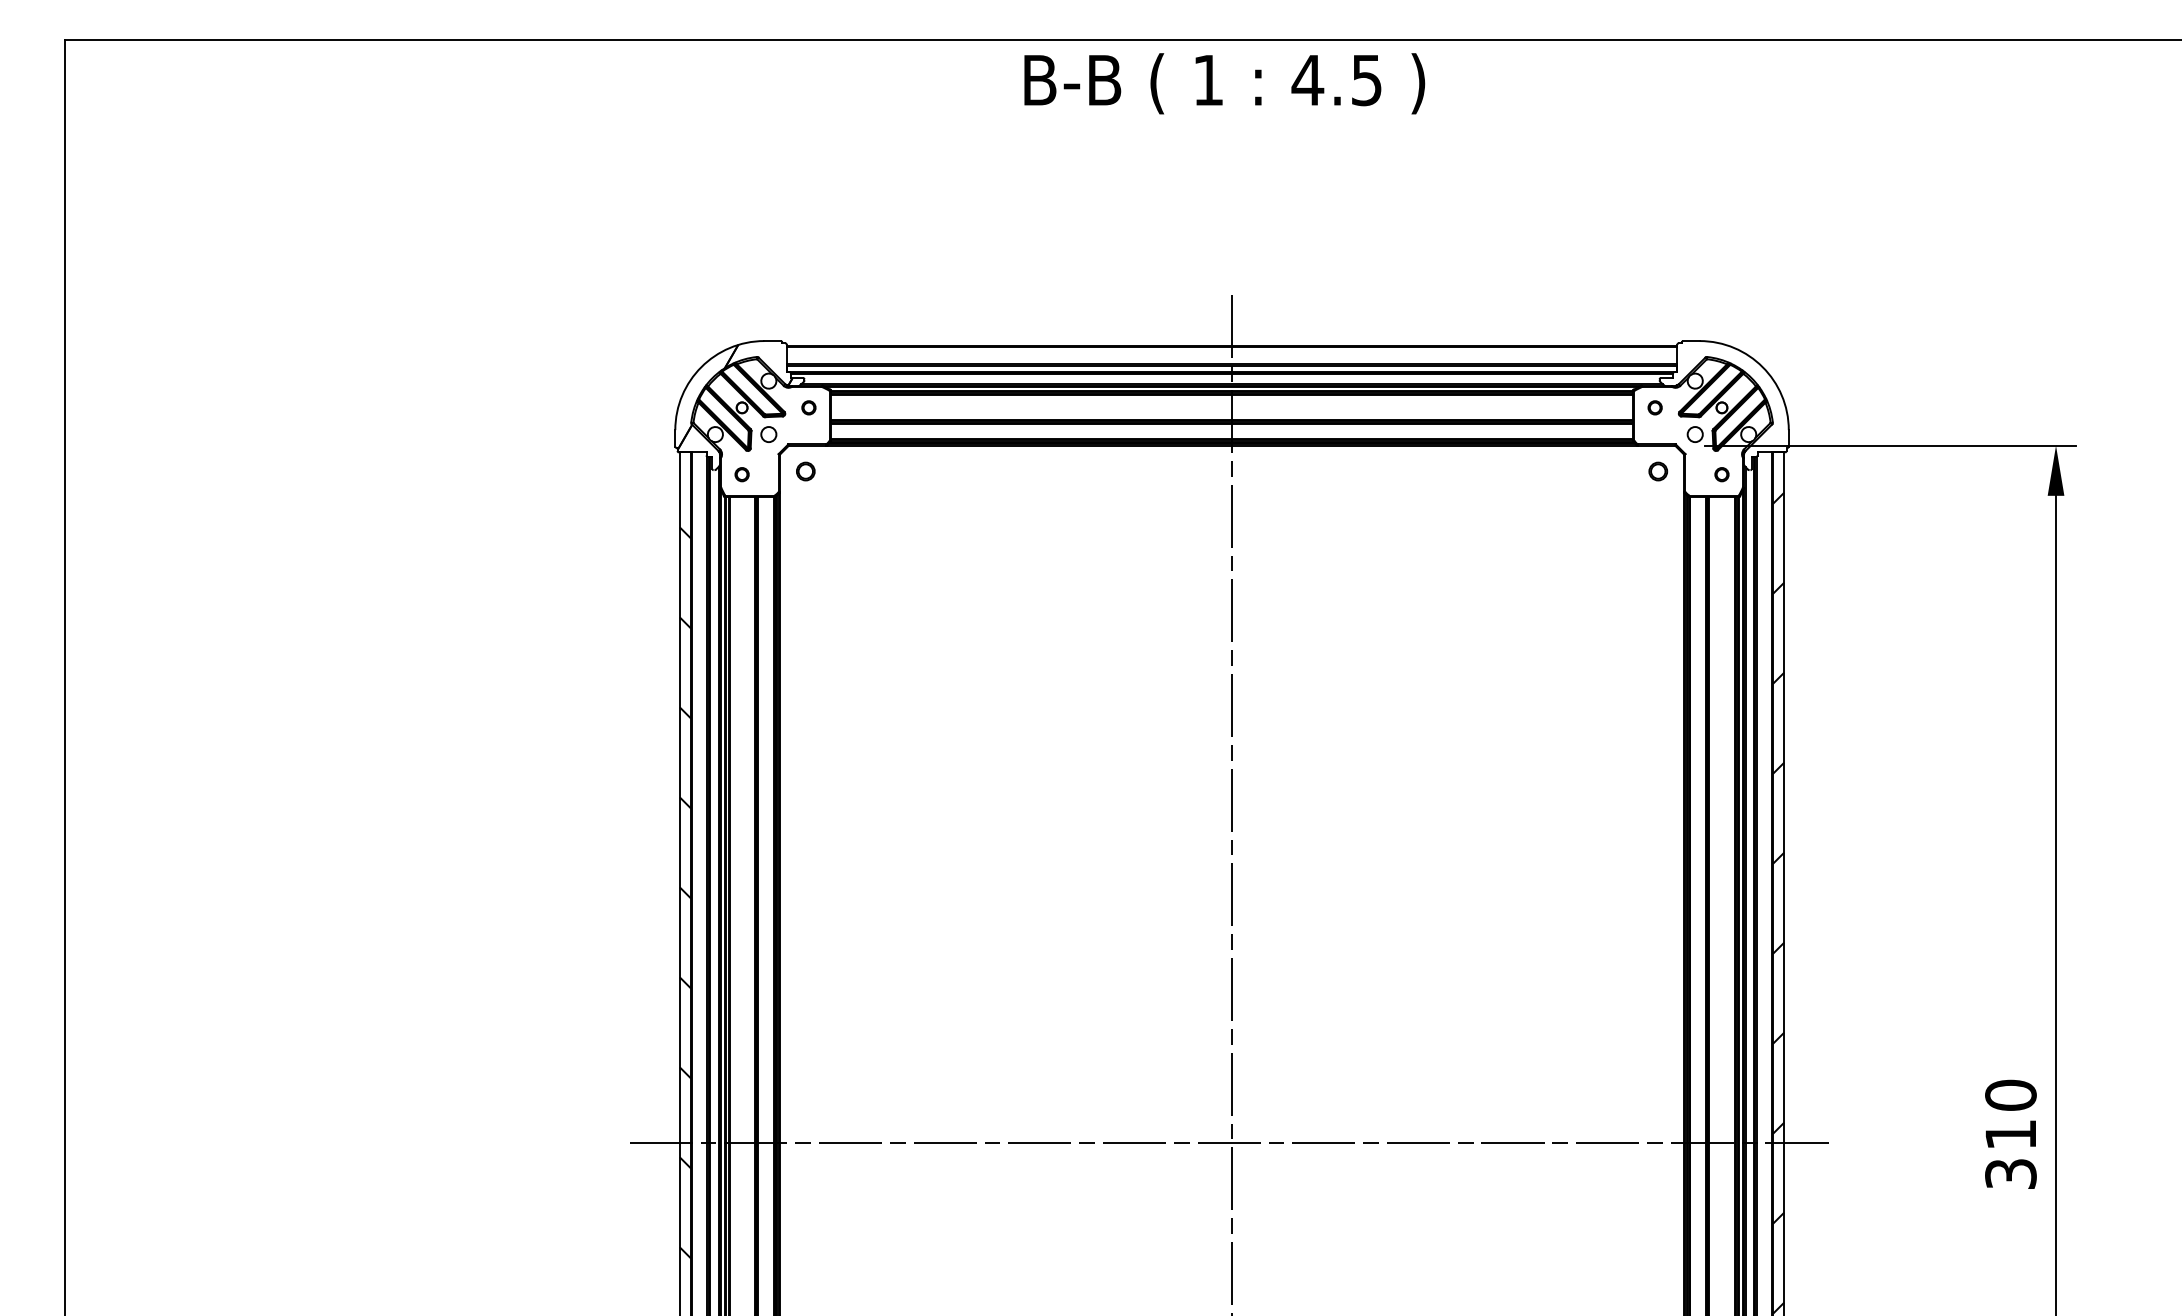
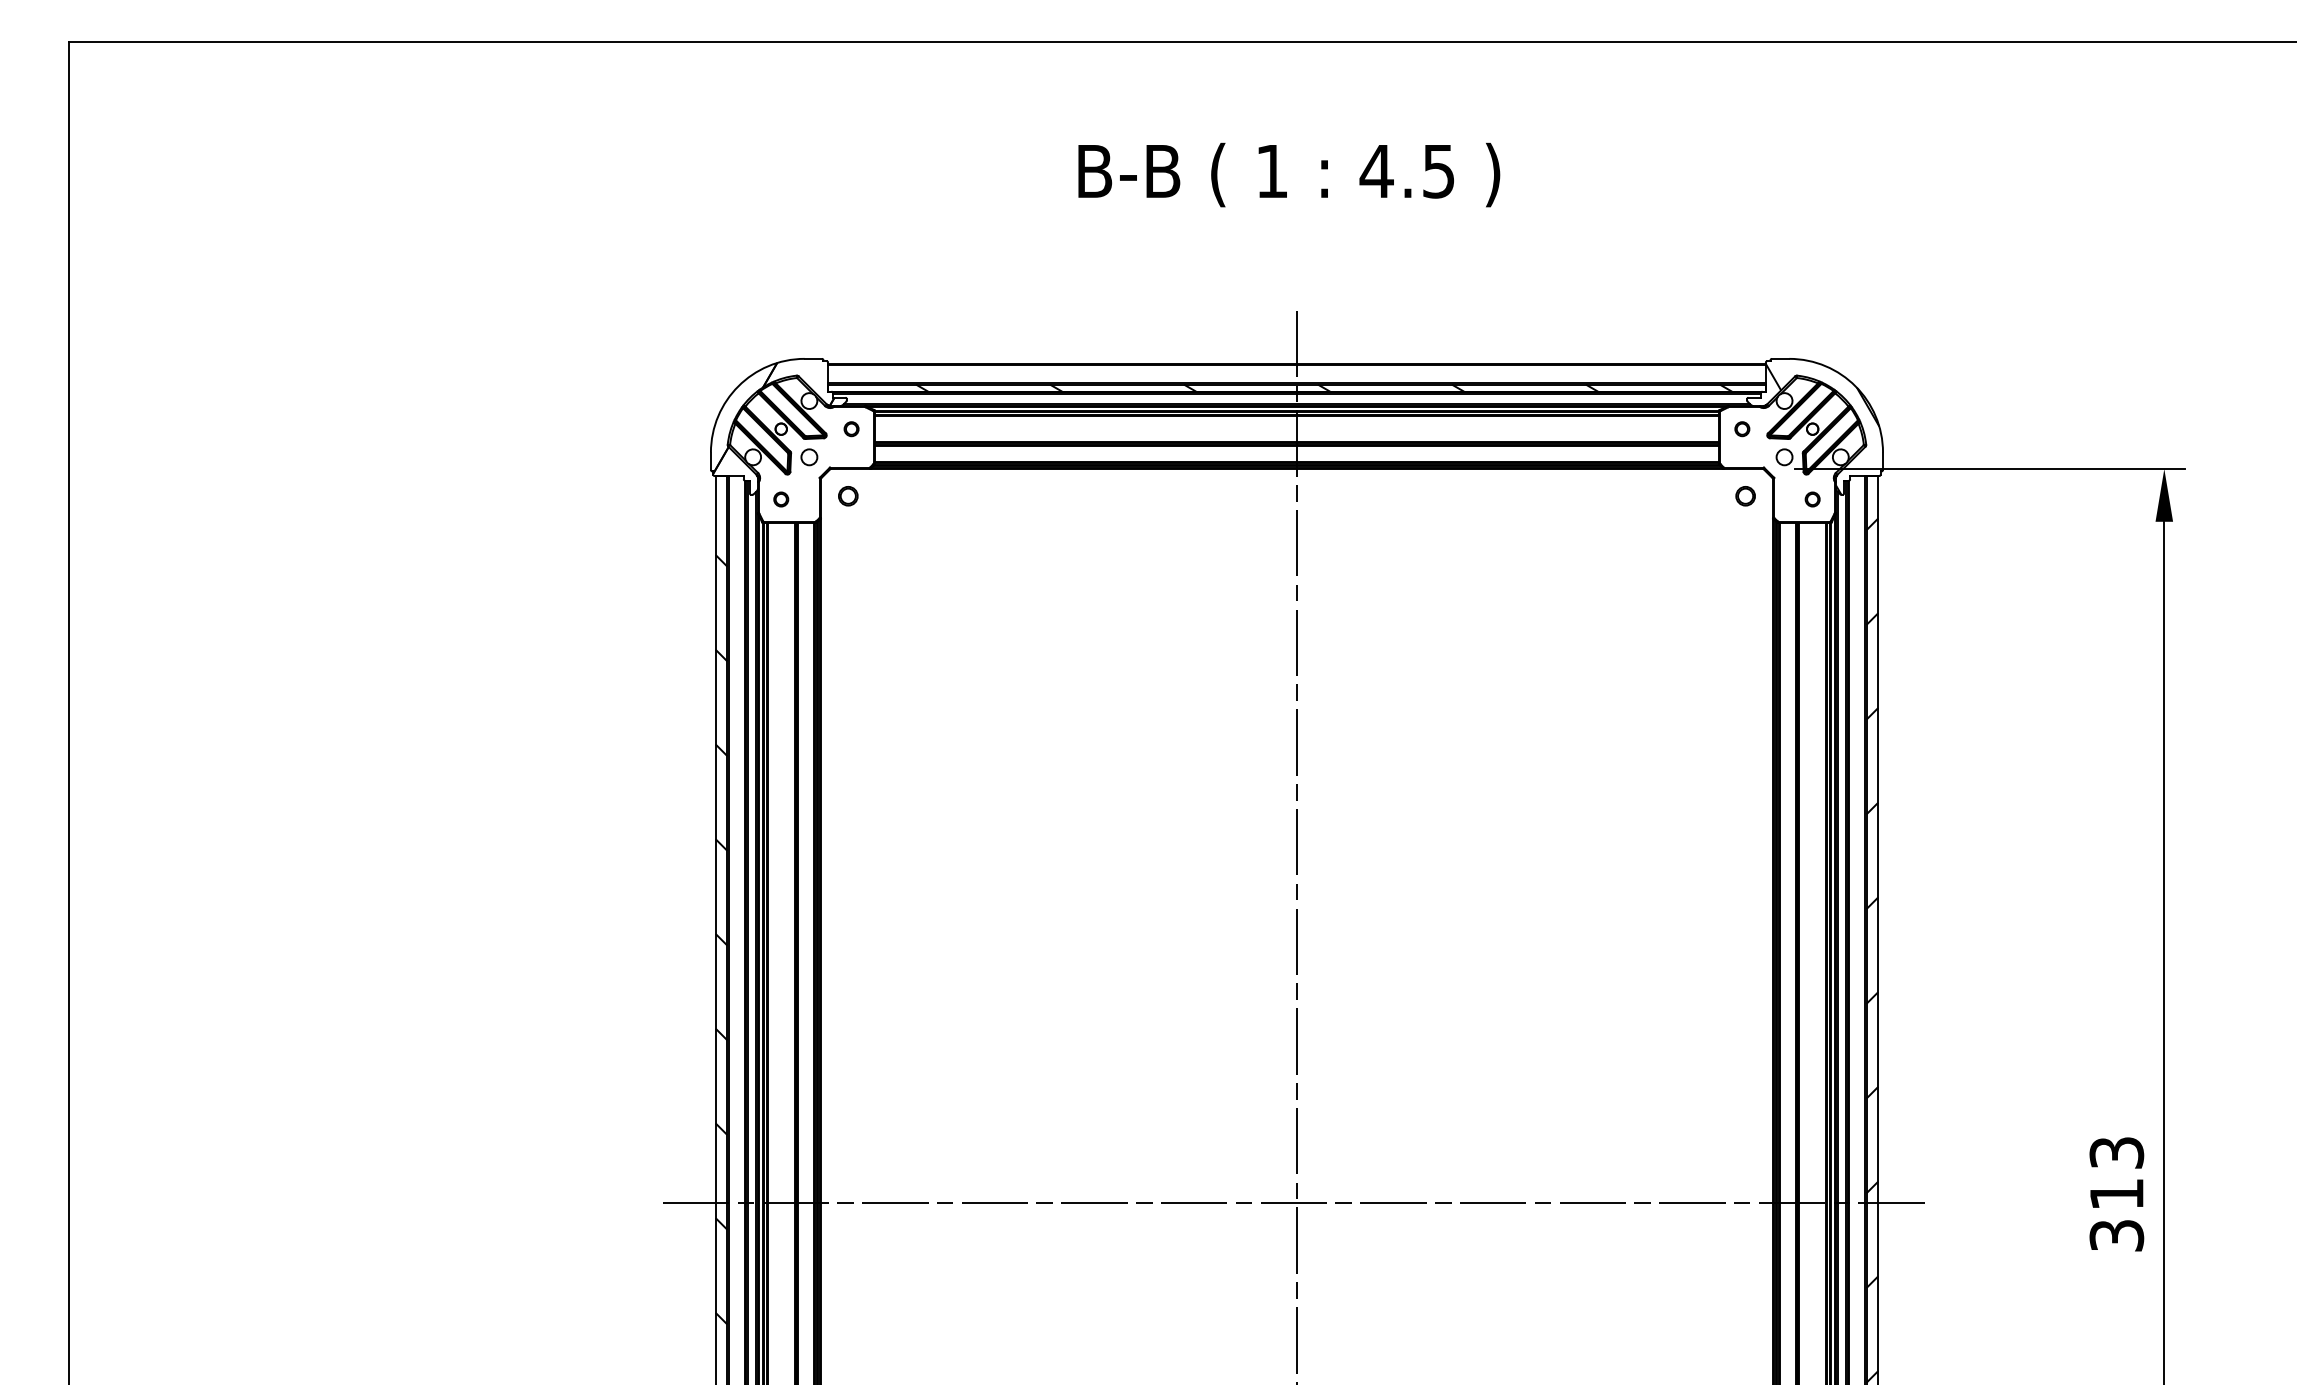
text: (1224, 83) -> (1289, 174), moved
hatch: (1258, 368) -> (1324, 387), added
hatch: (1731, 407) -> (1822, 428), added
text: (2010, 1095) -> (2116, 1152), 310 -> 313

